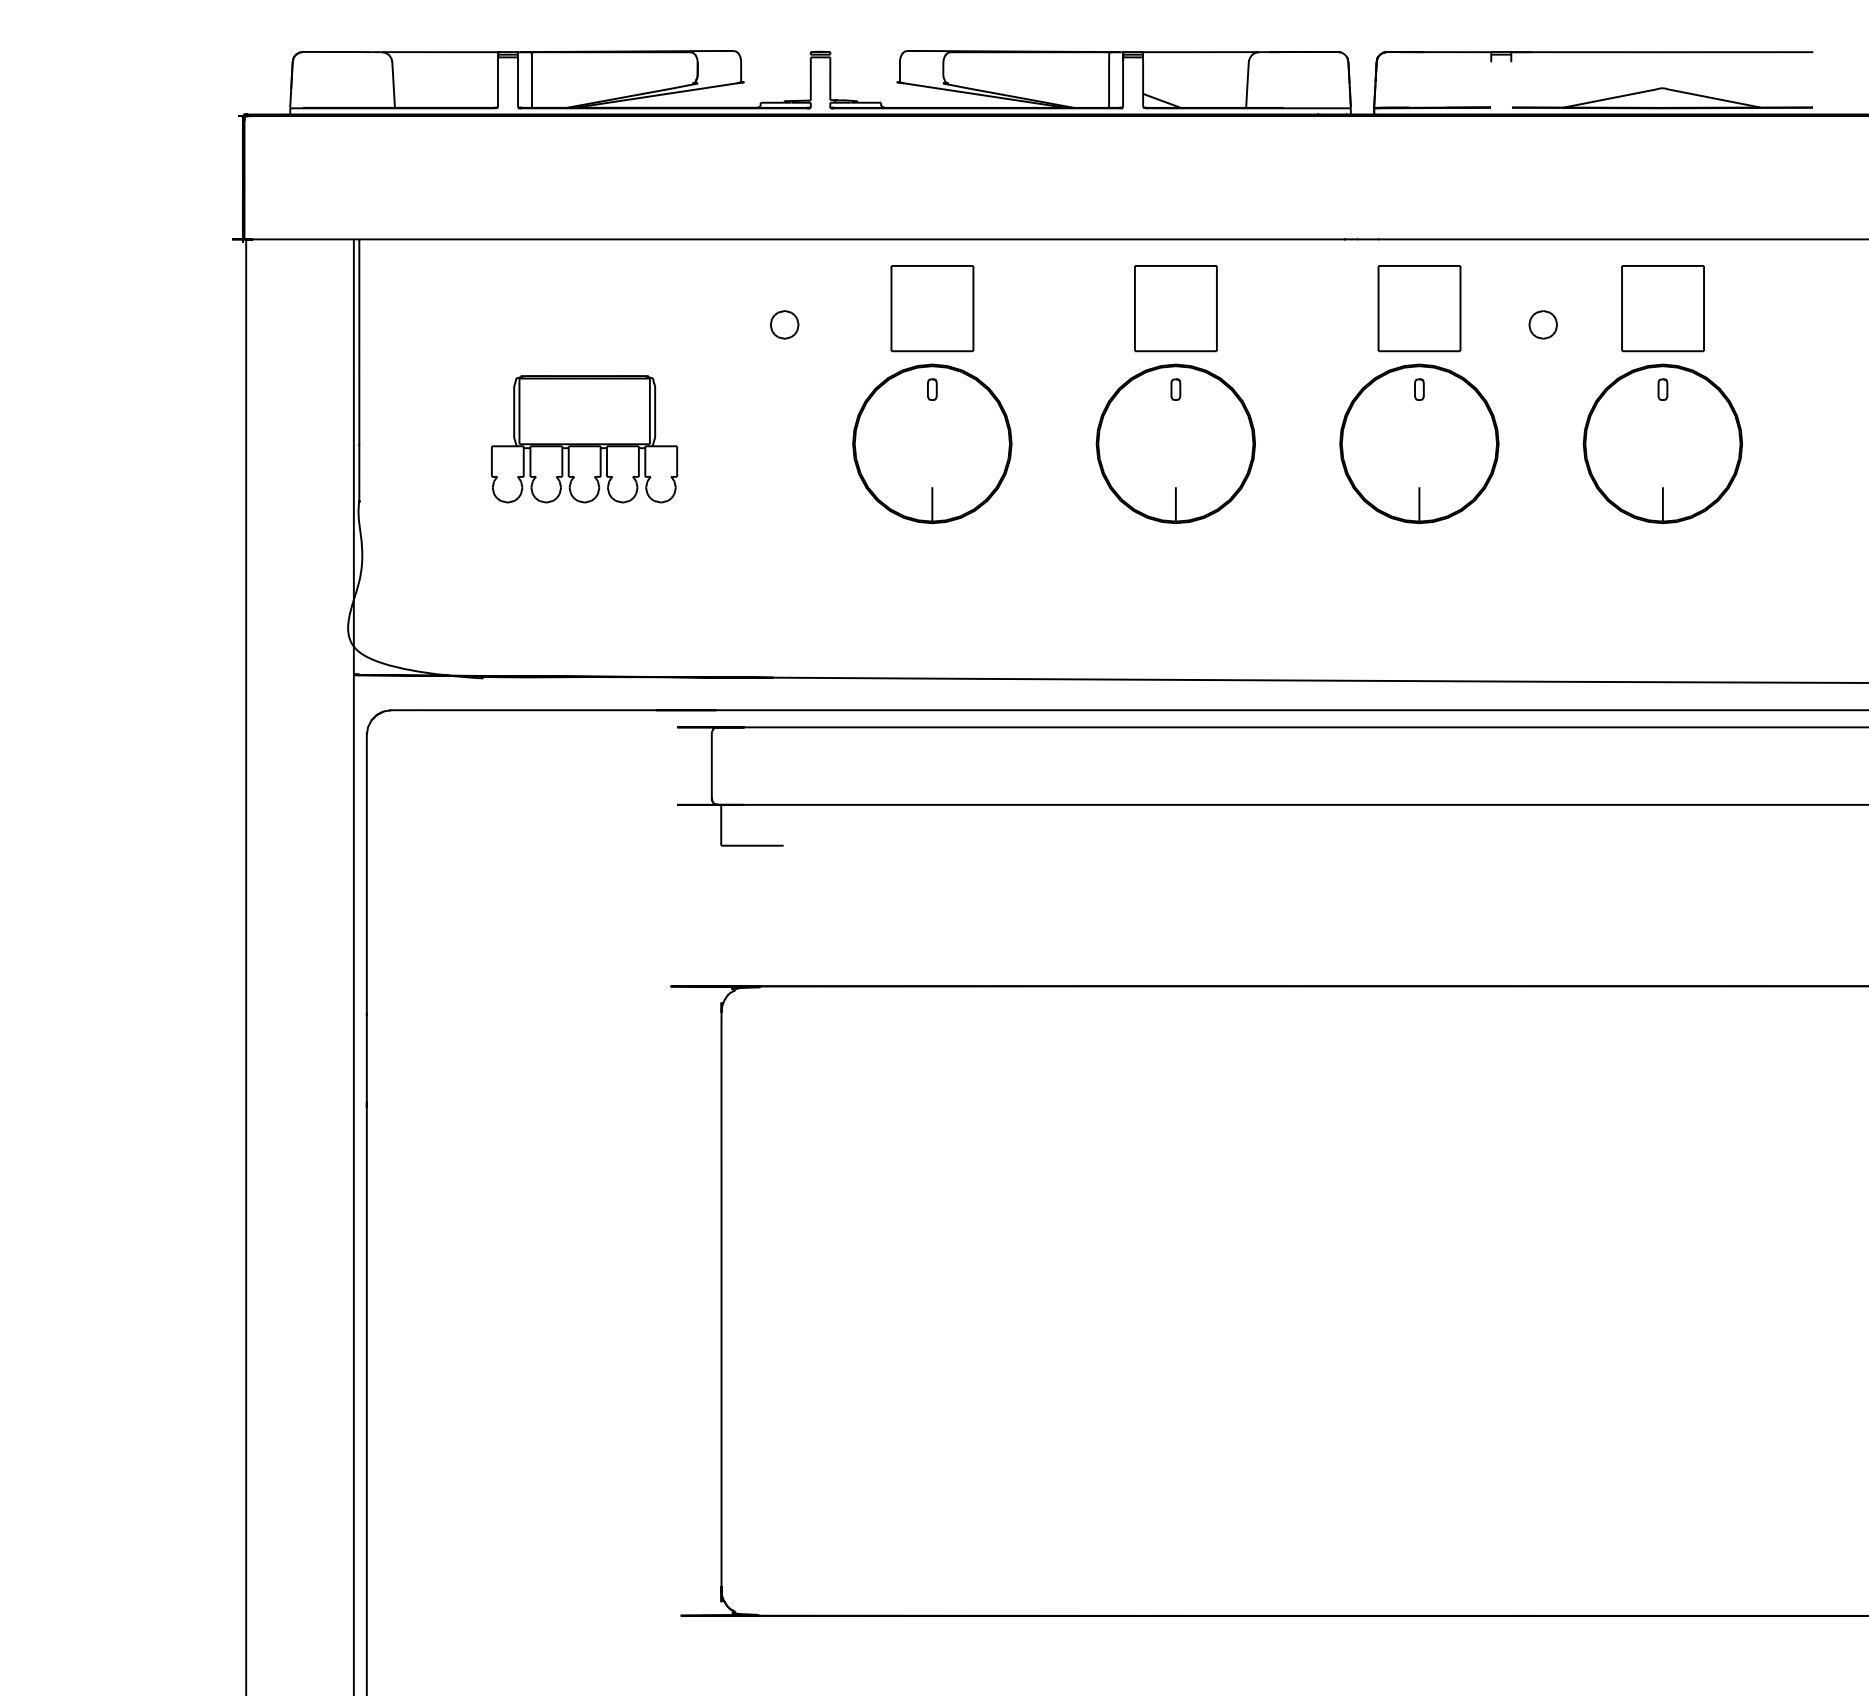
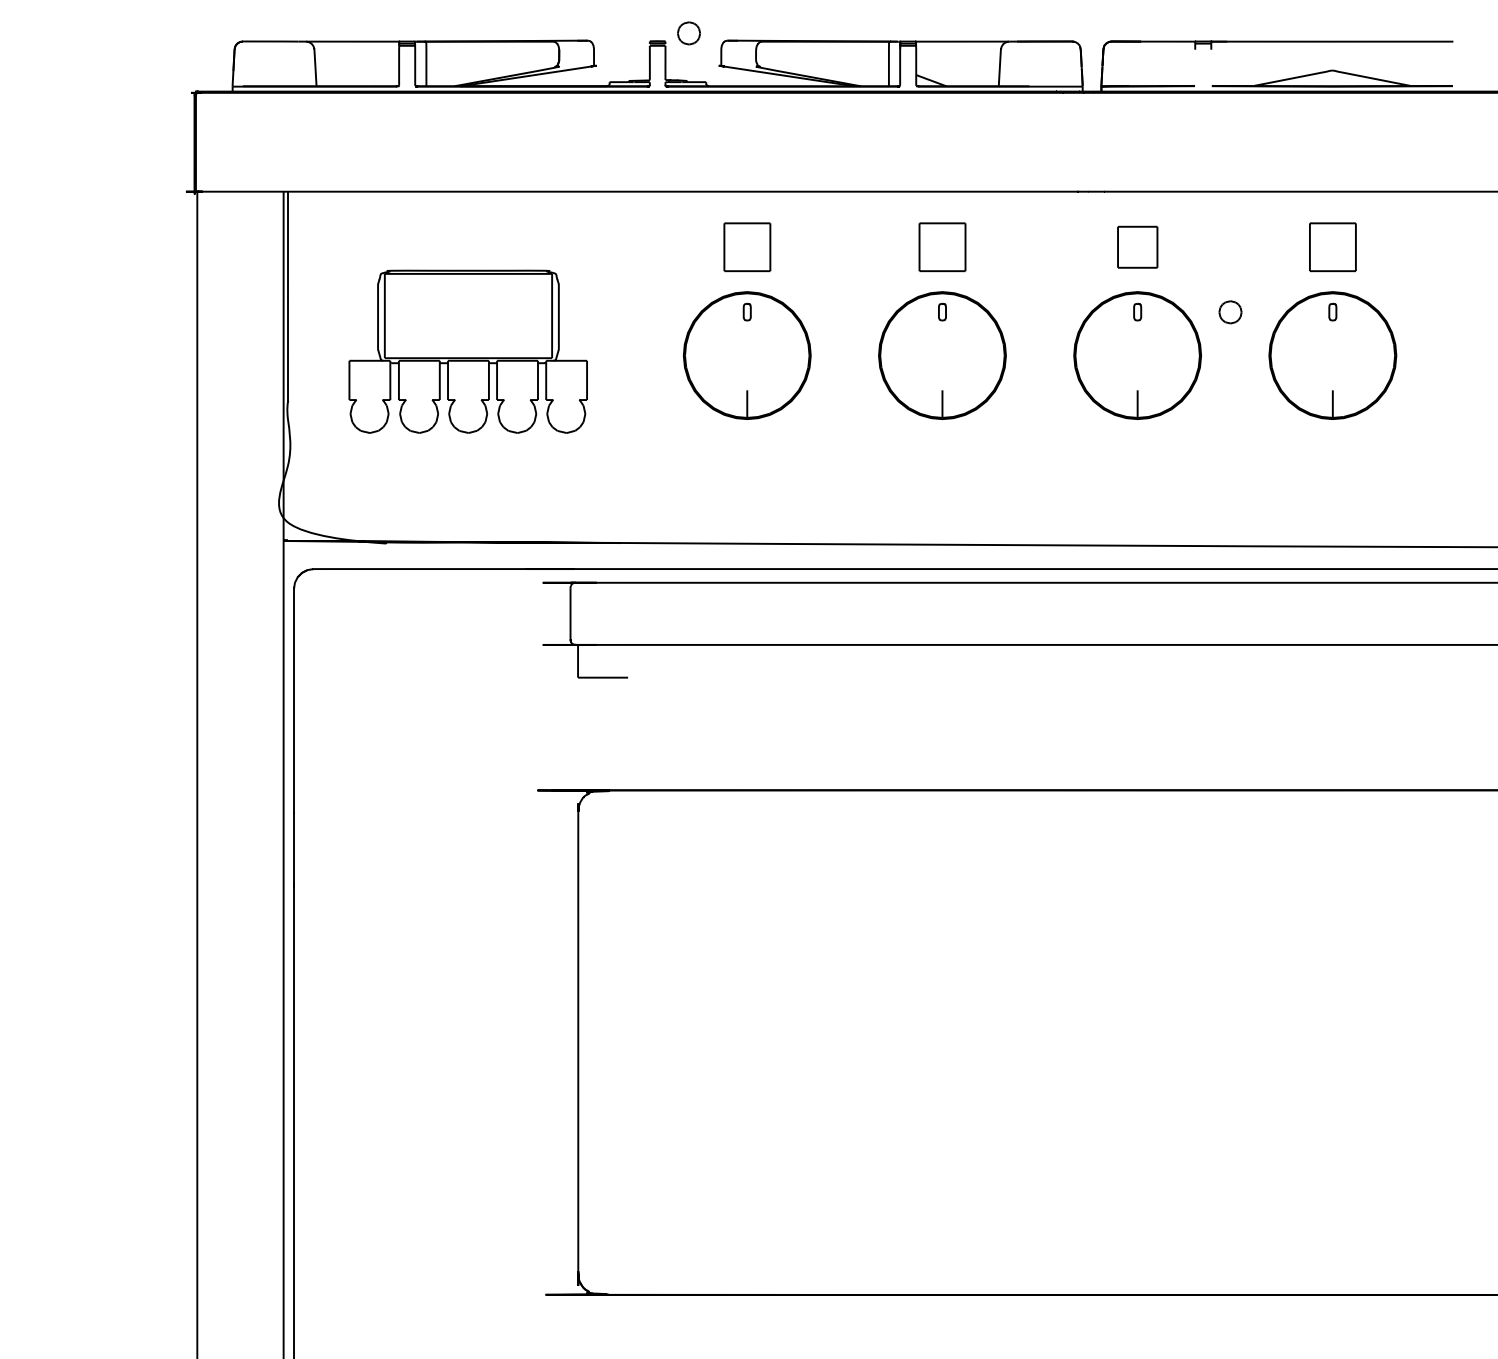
part: (932, 308) -> (747, 247), size x0.7
part: (1175, 308) -> (942, 247), size x0.7
part: (1419, 308) -> (1137, 247), size x0.6
part: (1662, 308) -> (1332, 247), size x0.7
part: (784, 324) -> (688, 33), moved
part: (1542, 324) -> (1229, 312), moved
part: (584, 439) -> (468, 352), size x1.6

